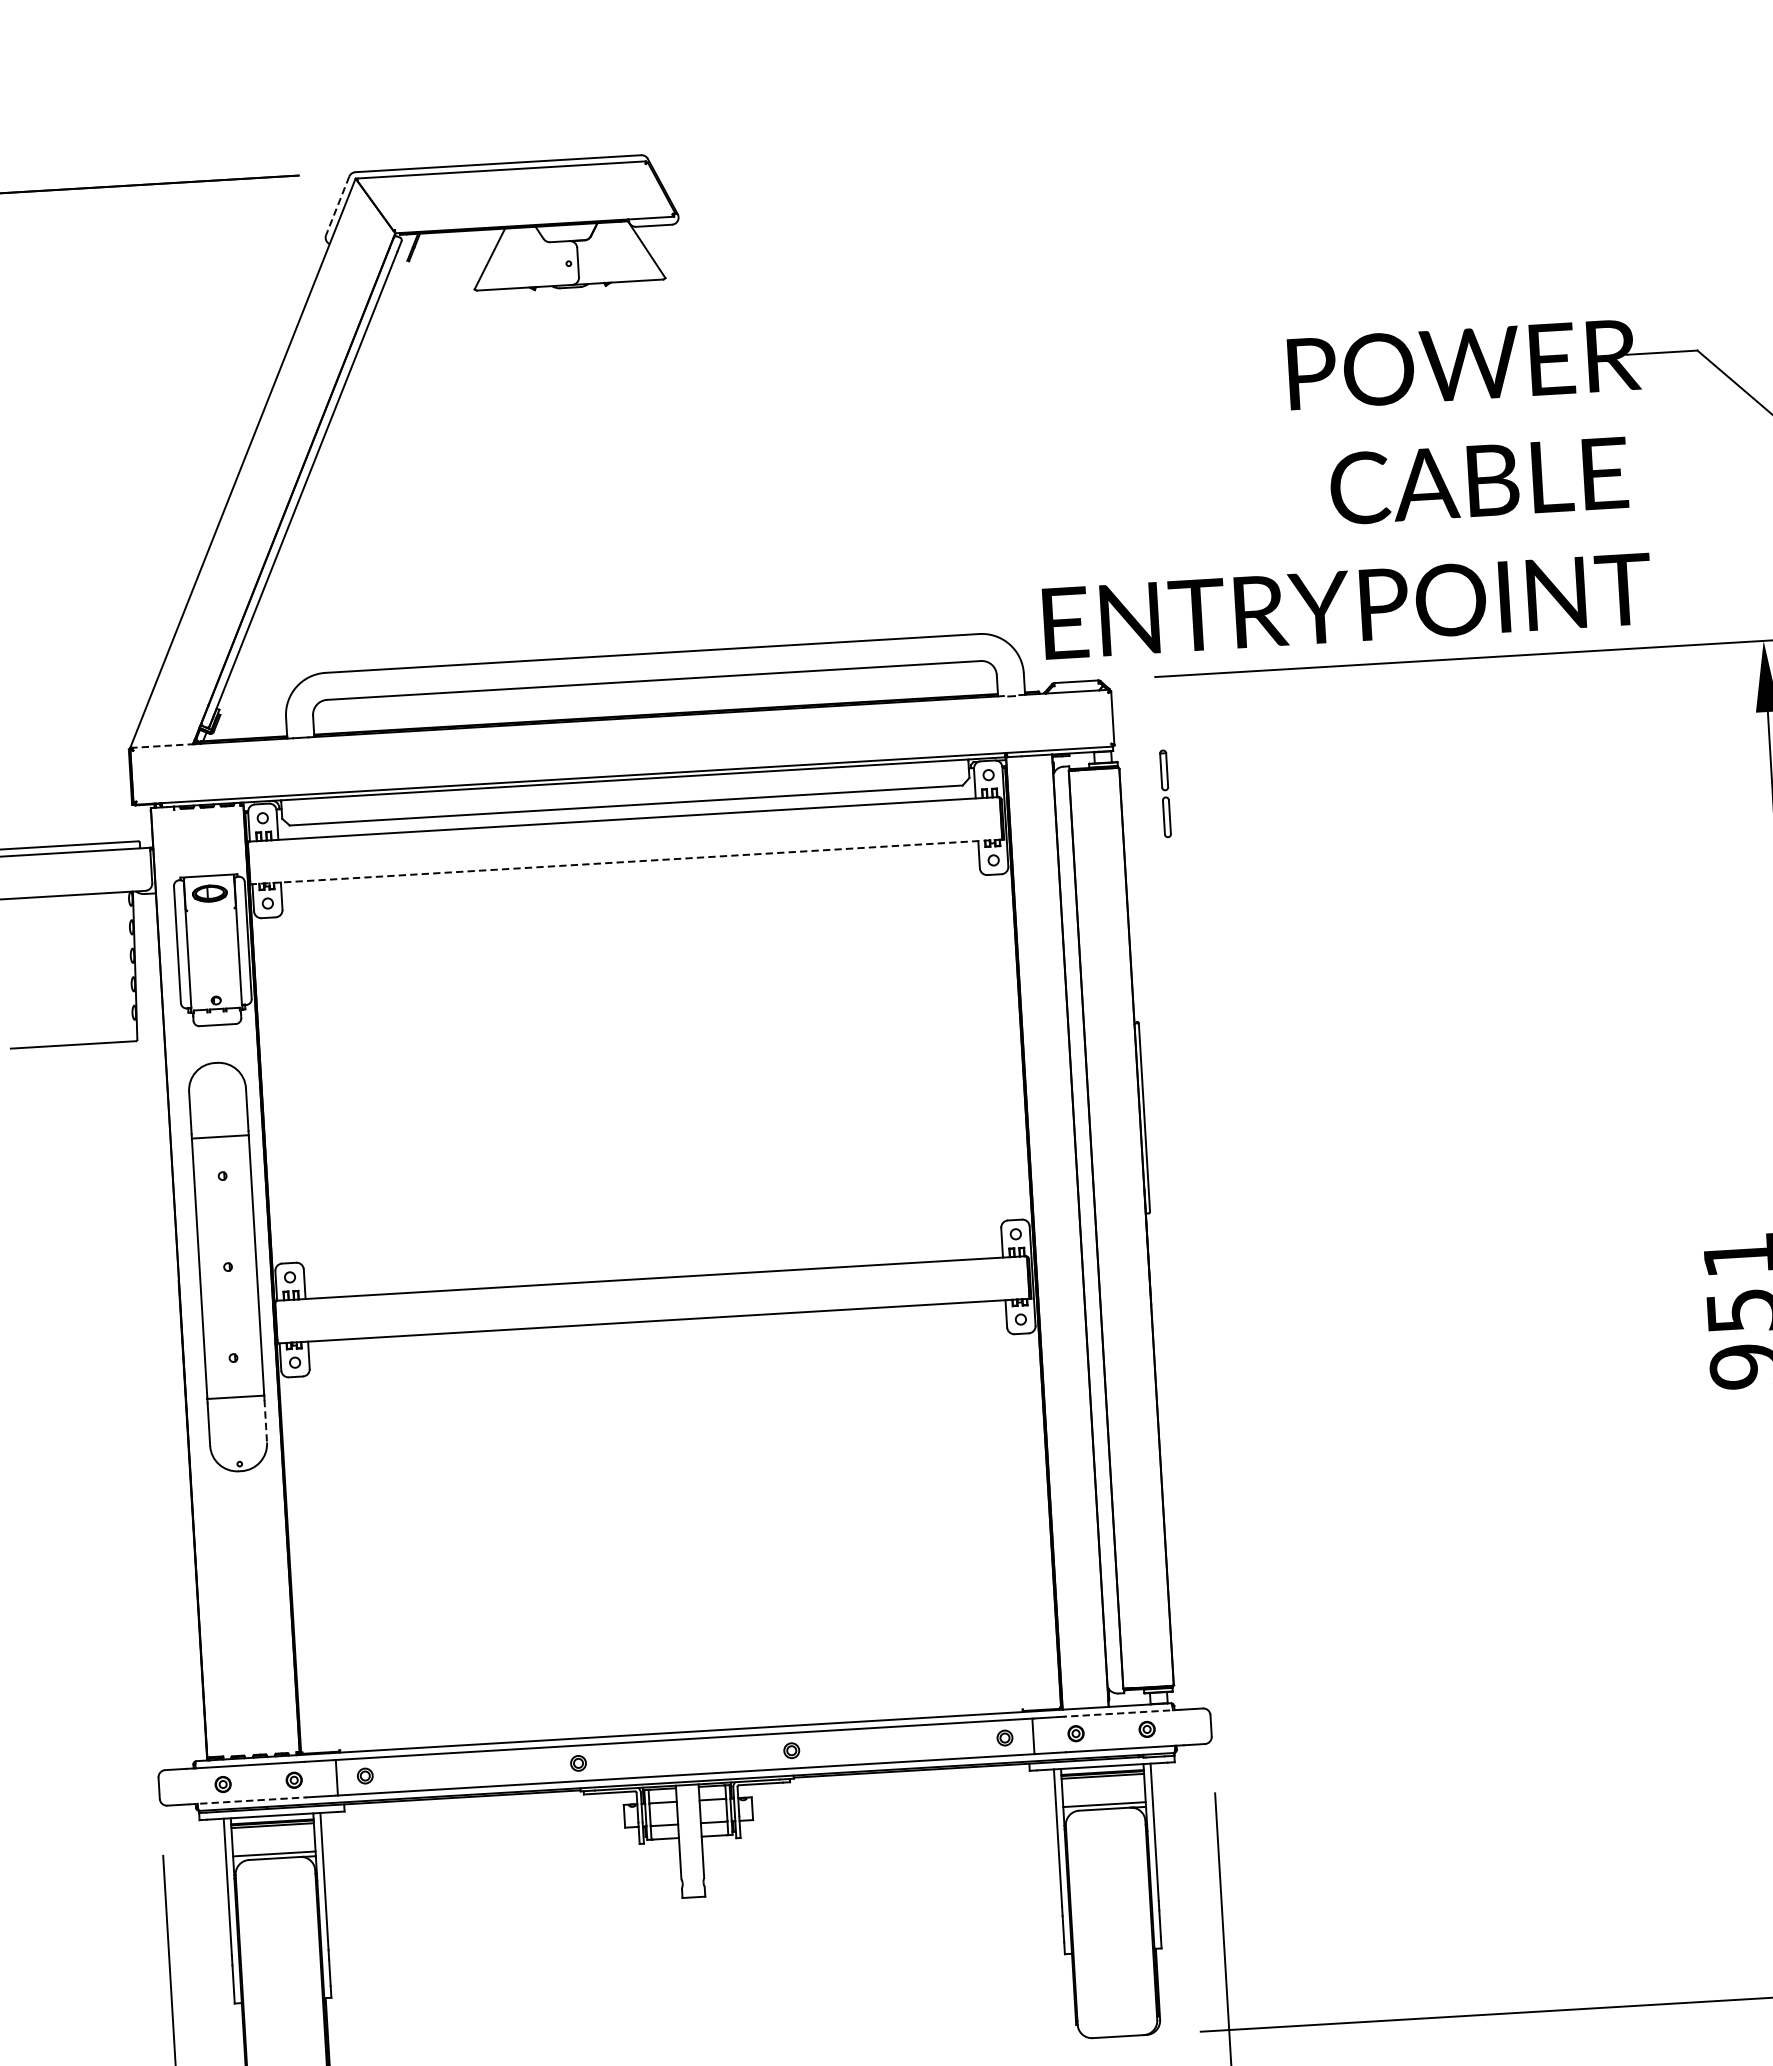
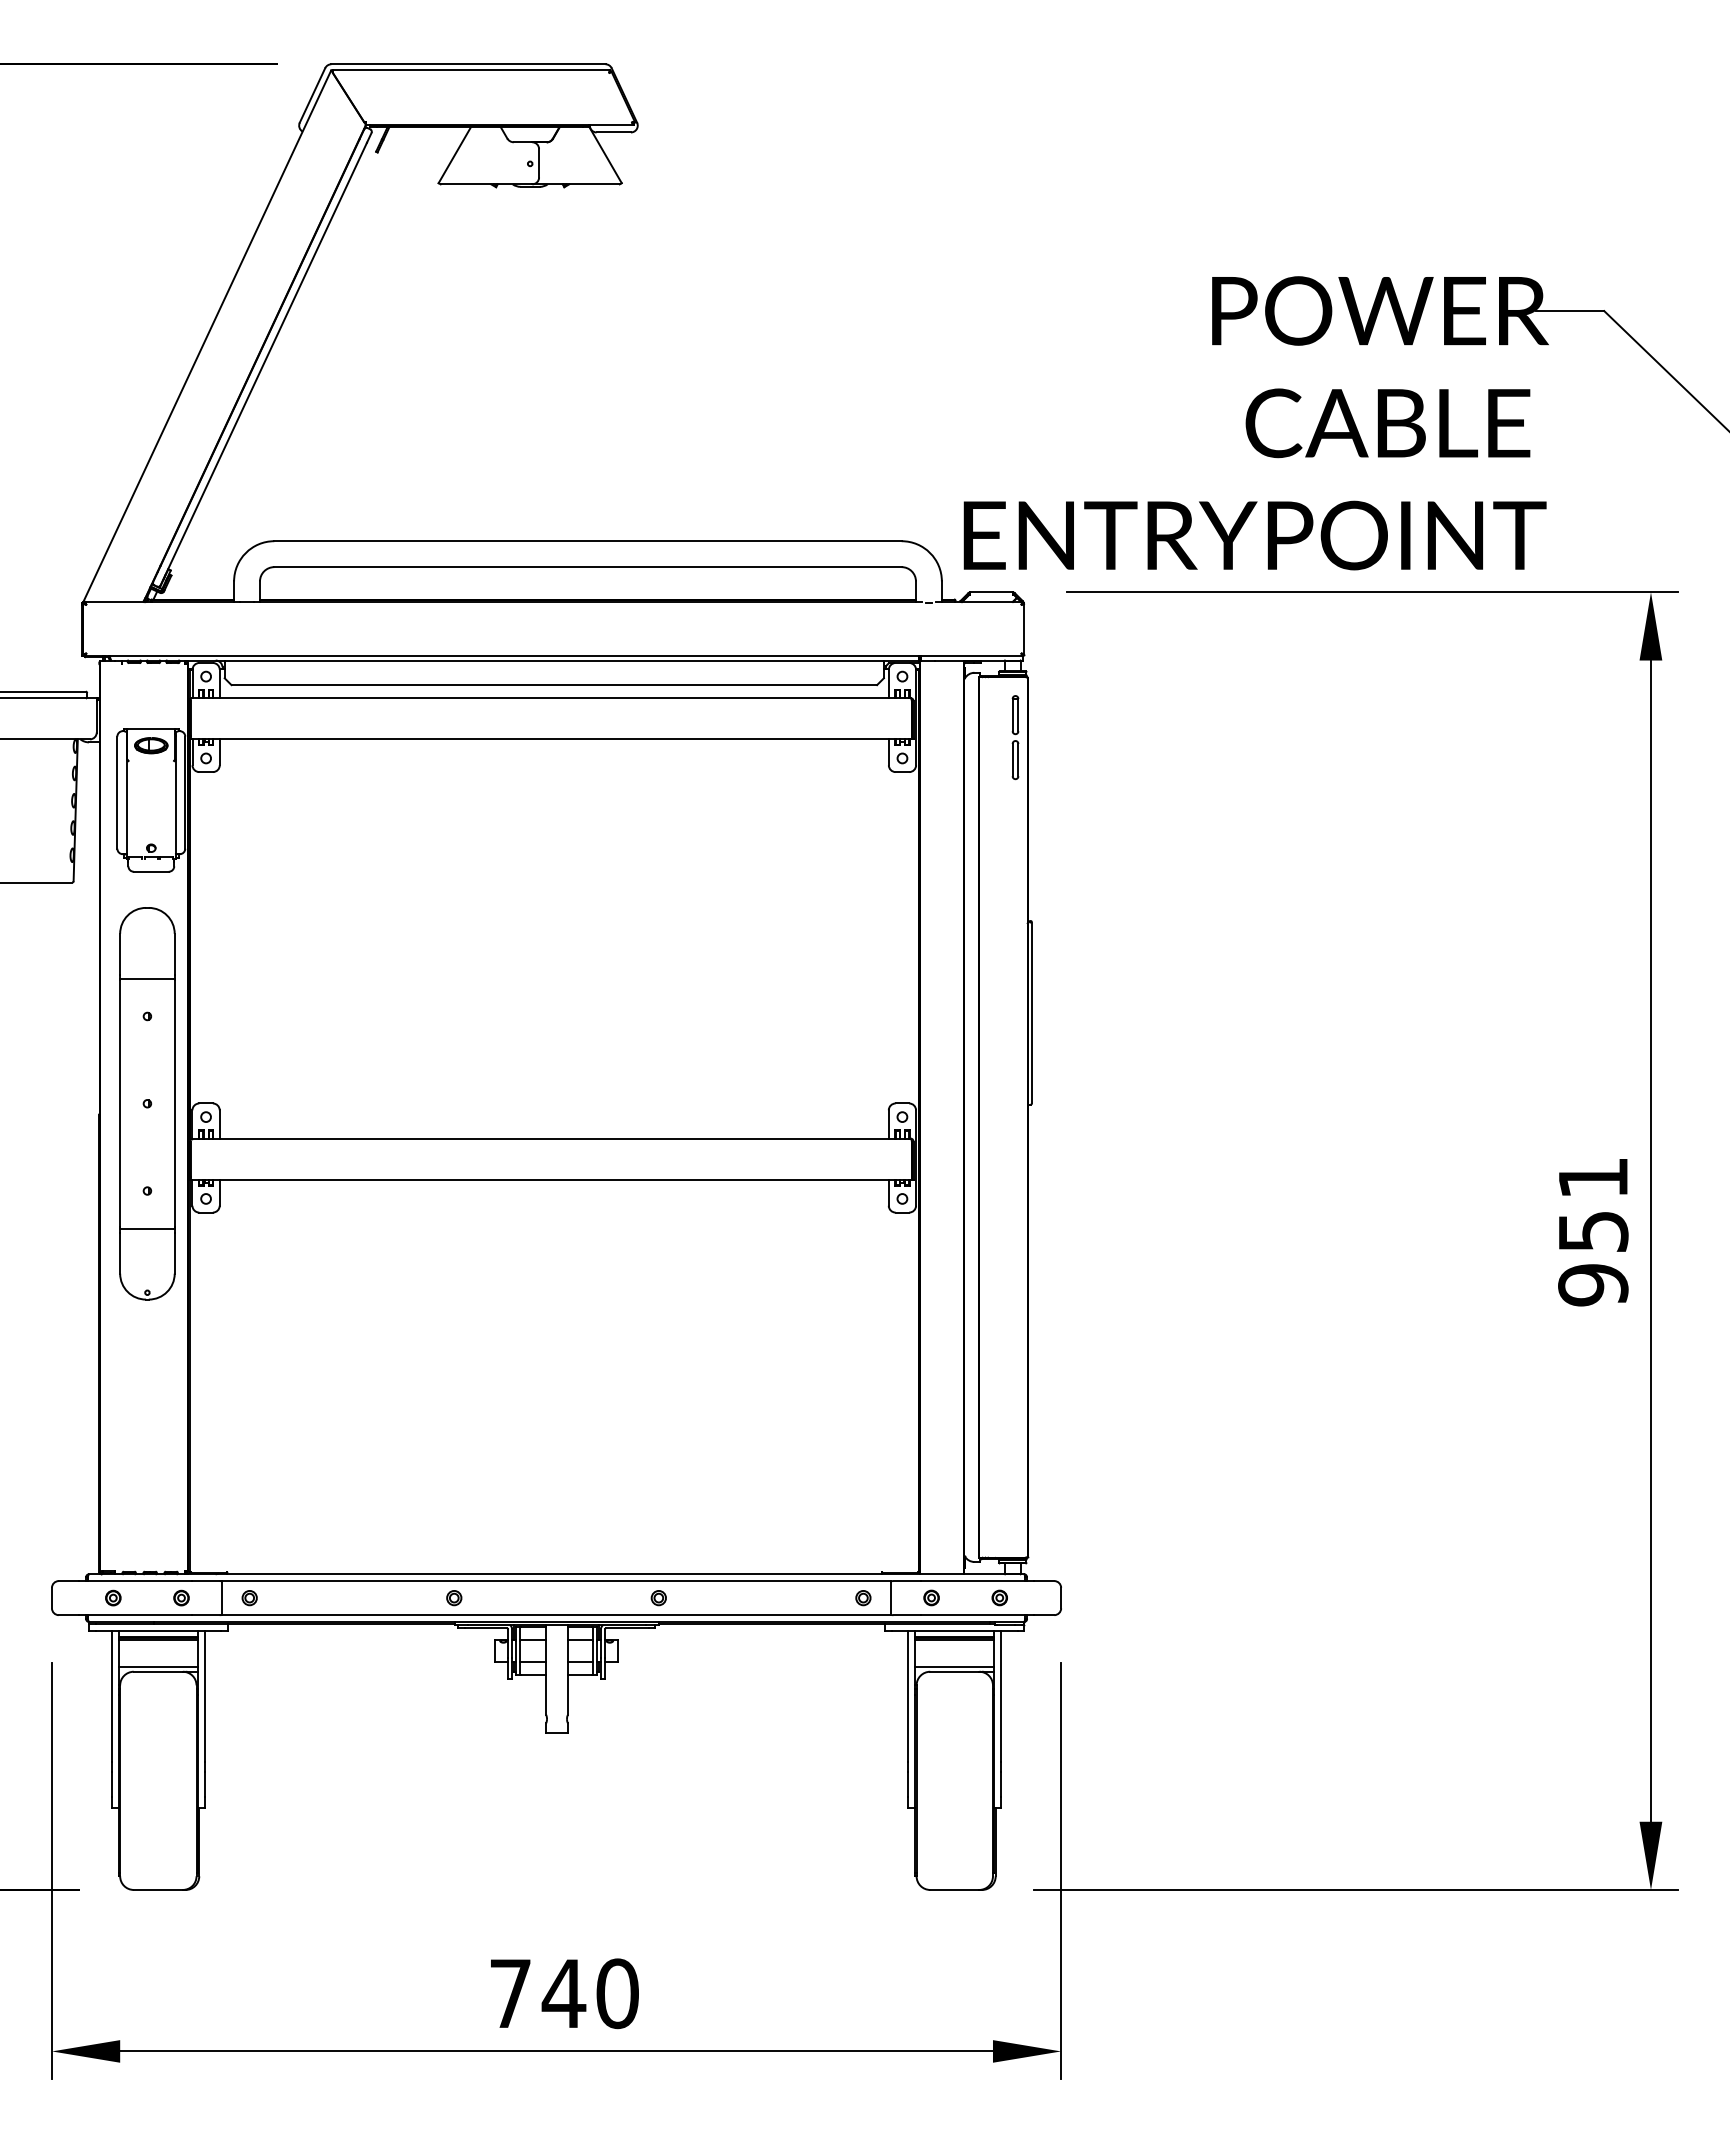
line: (337, 205) -> (312, 95), dashed -> solid
line: (161, 745) -> (113, 601), dashed -> solid
part: (1165, 793) -> (1015, 737), moved
line: (626, 862) -> (551, 739), dashed -> solid
line: (265, 1421) -> (174, 1253), dashed -> solid
line: (1122, 1713) -> (977, 1581), dashed -> solid
line: (247, 1801) -> (135, 1615), dashed -> solid

